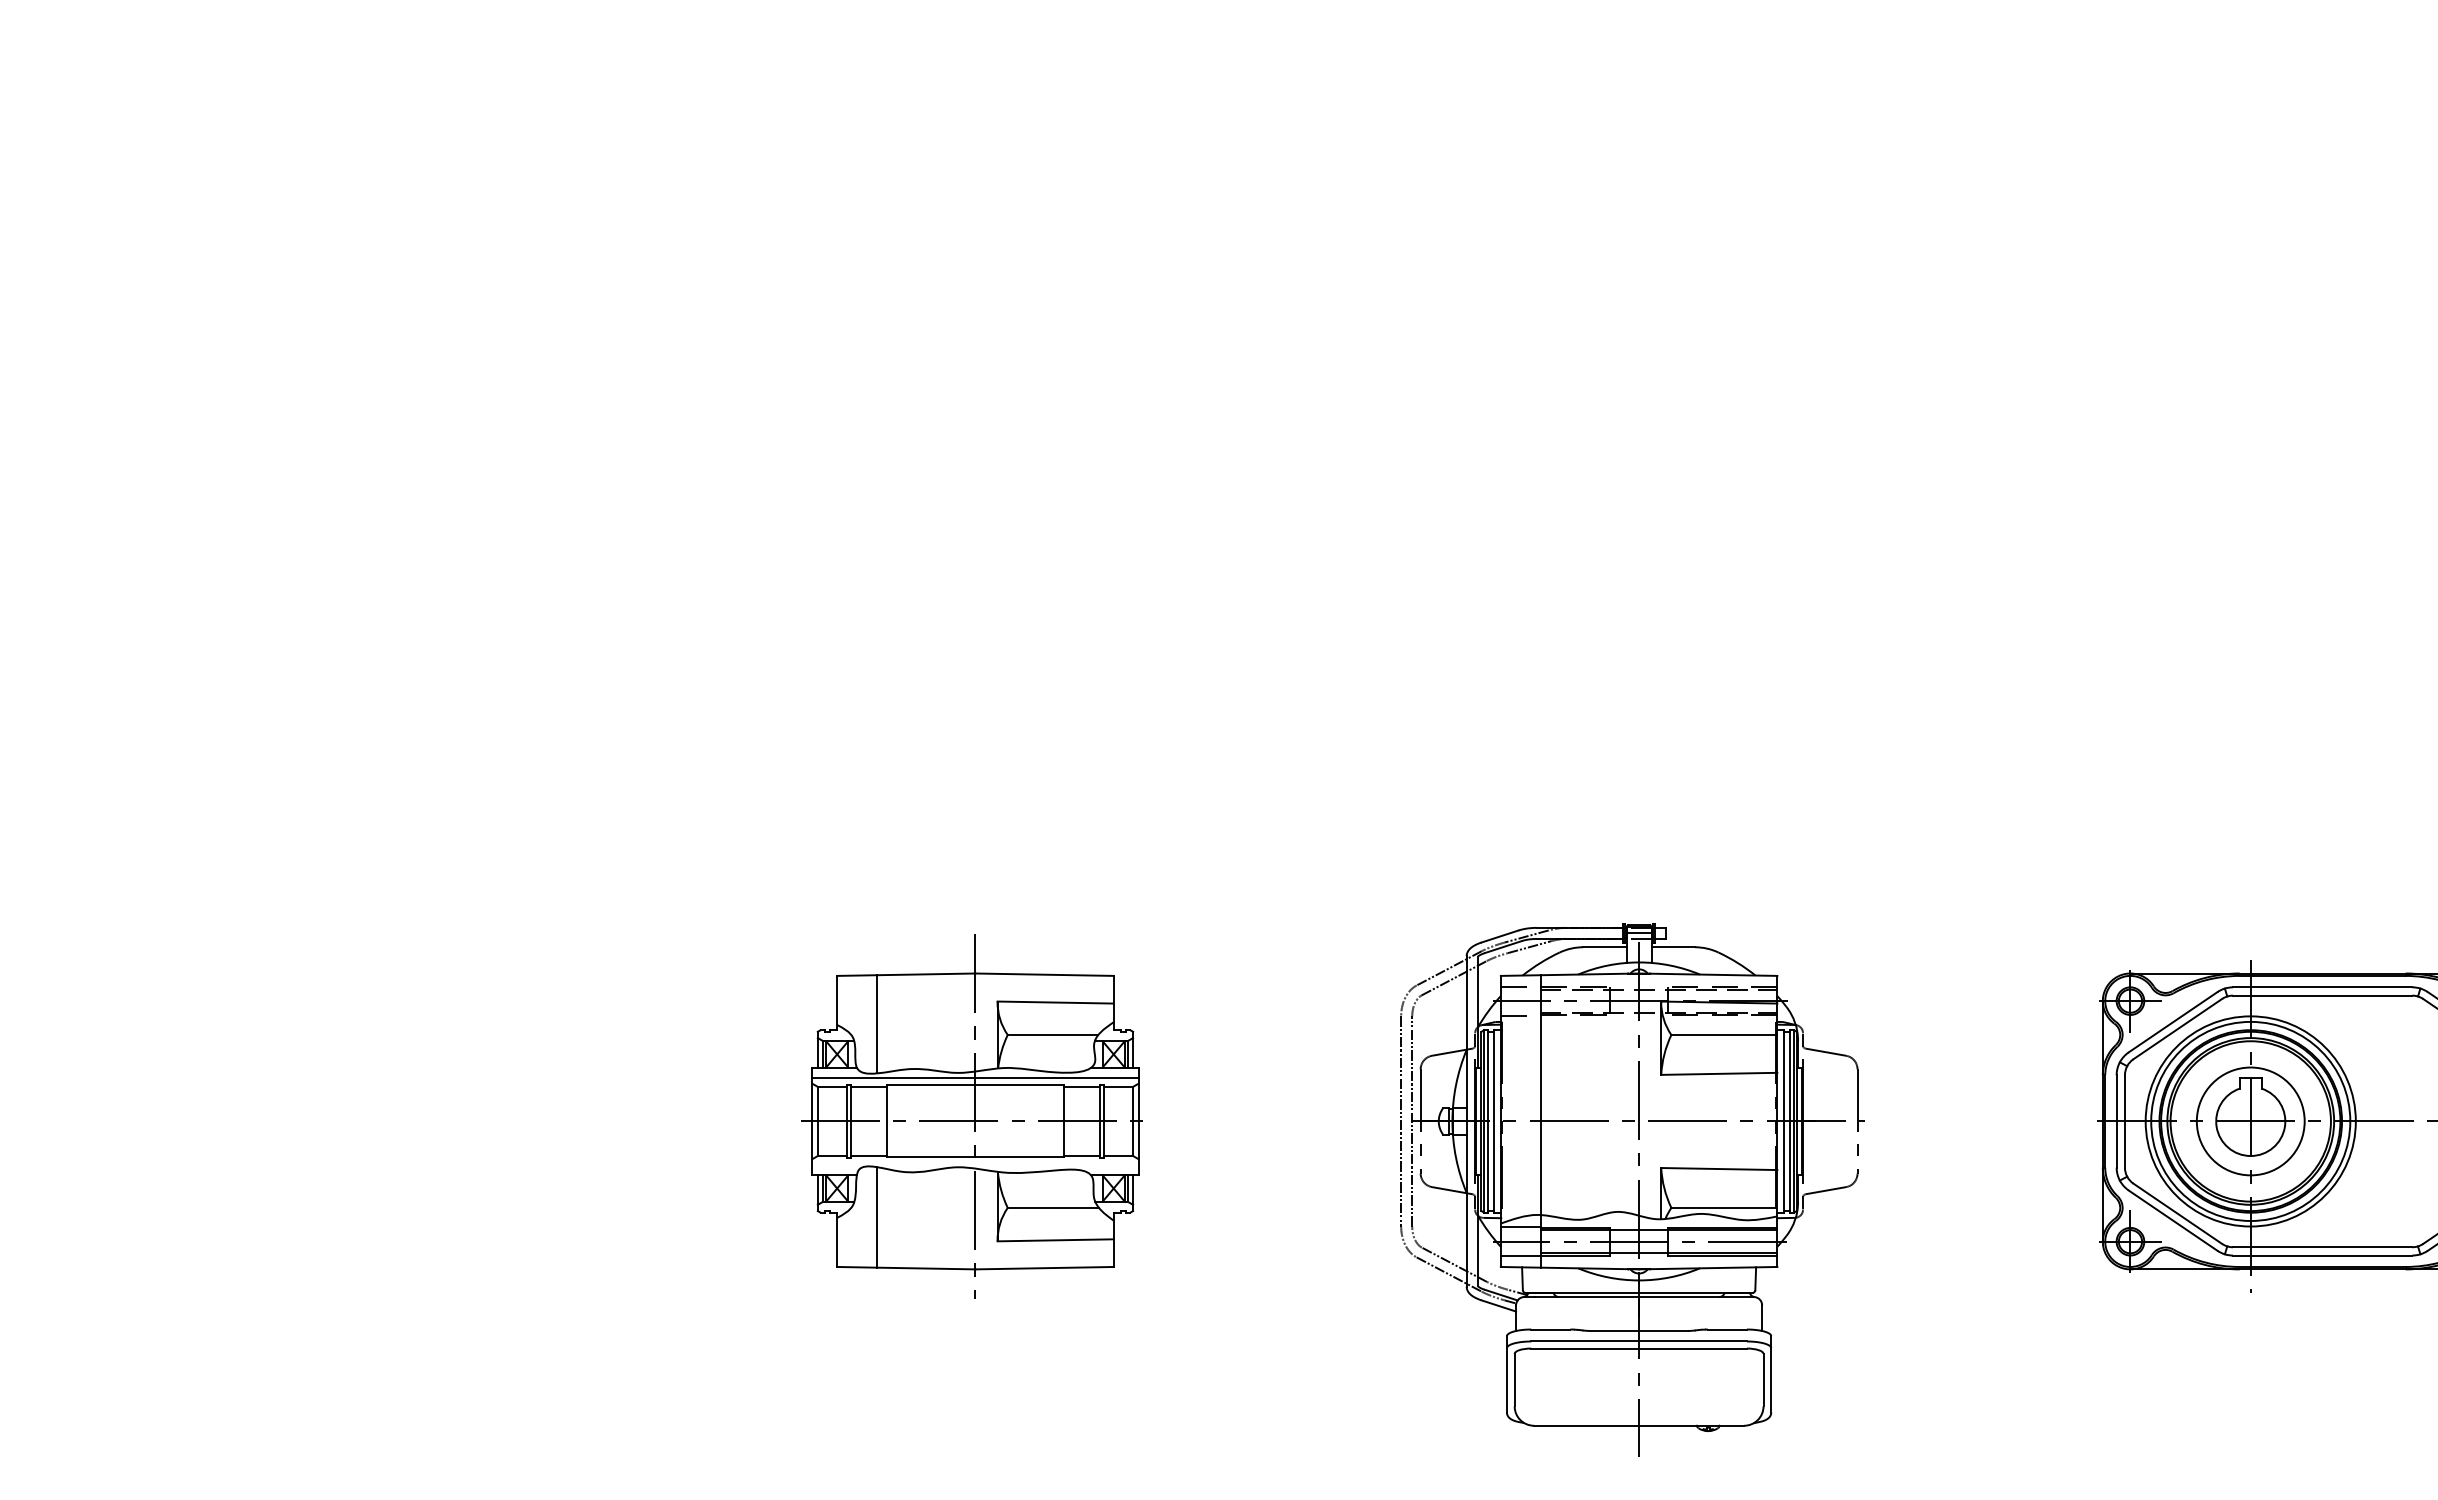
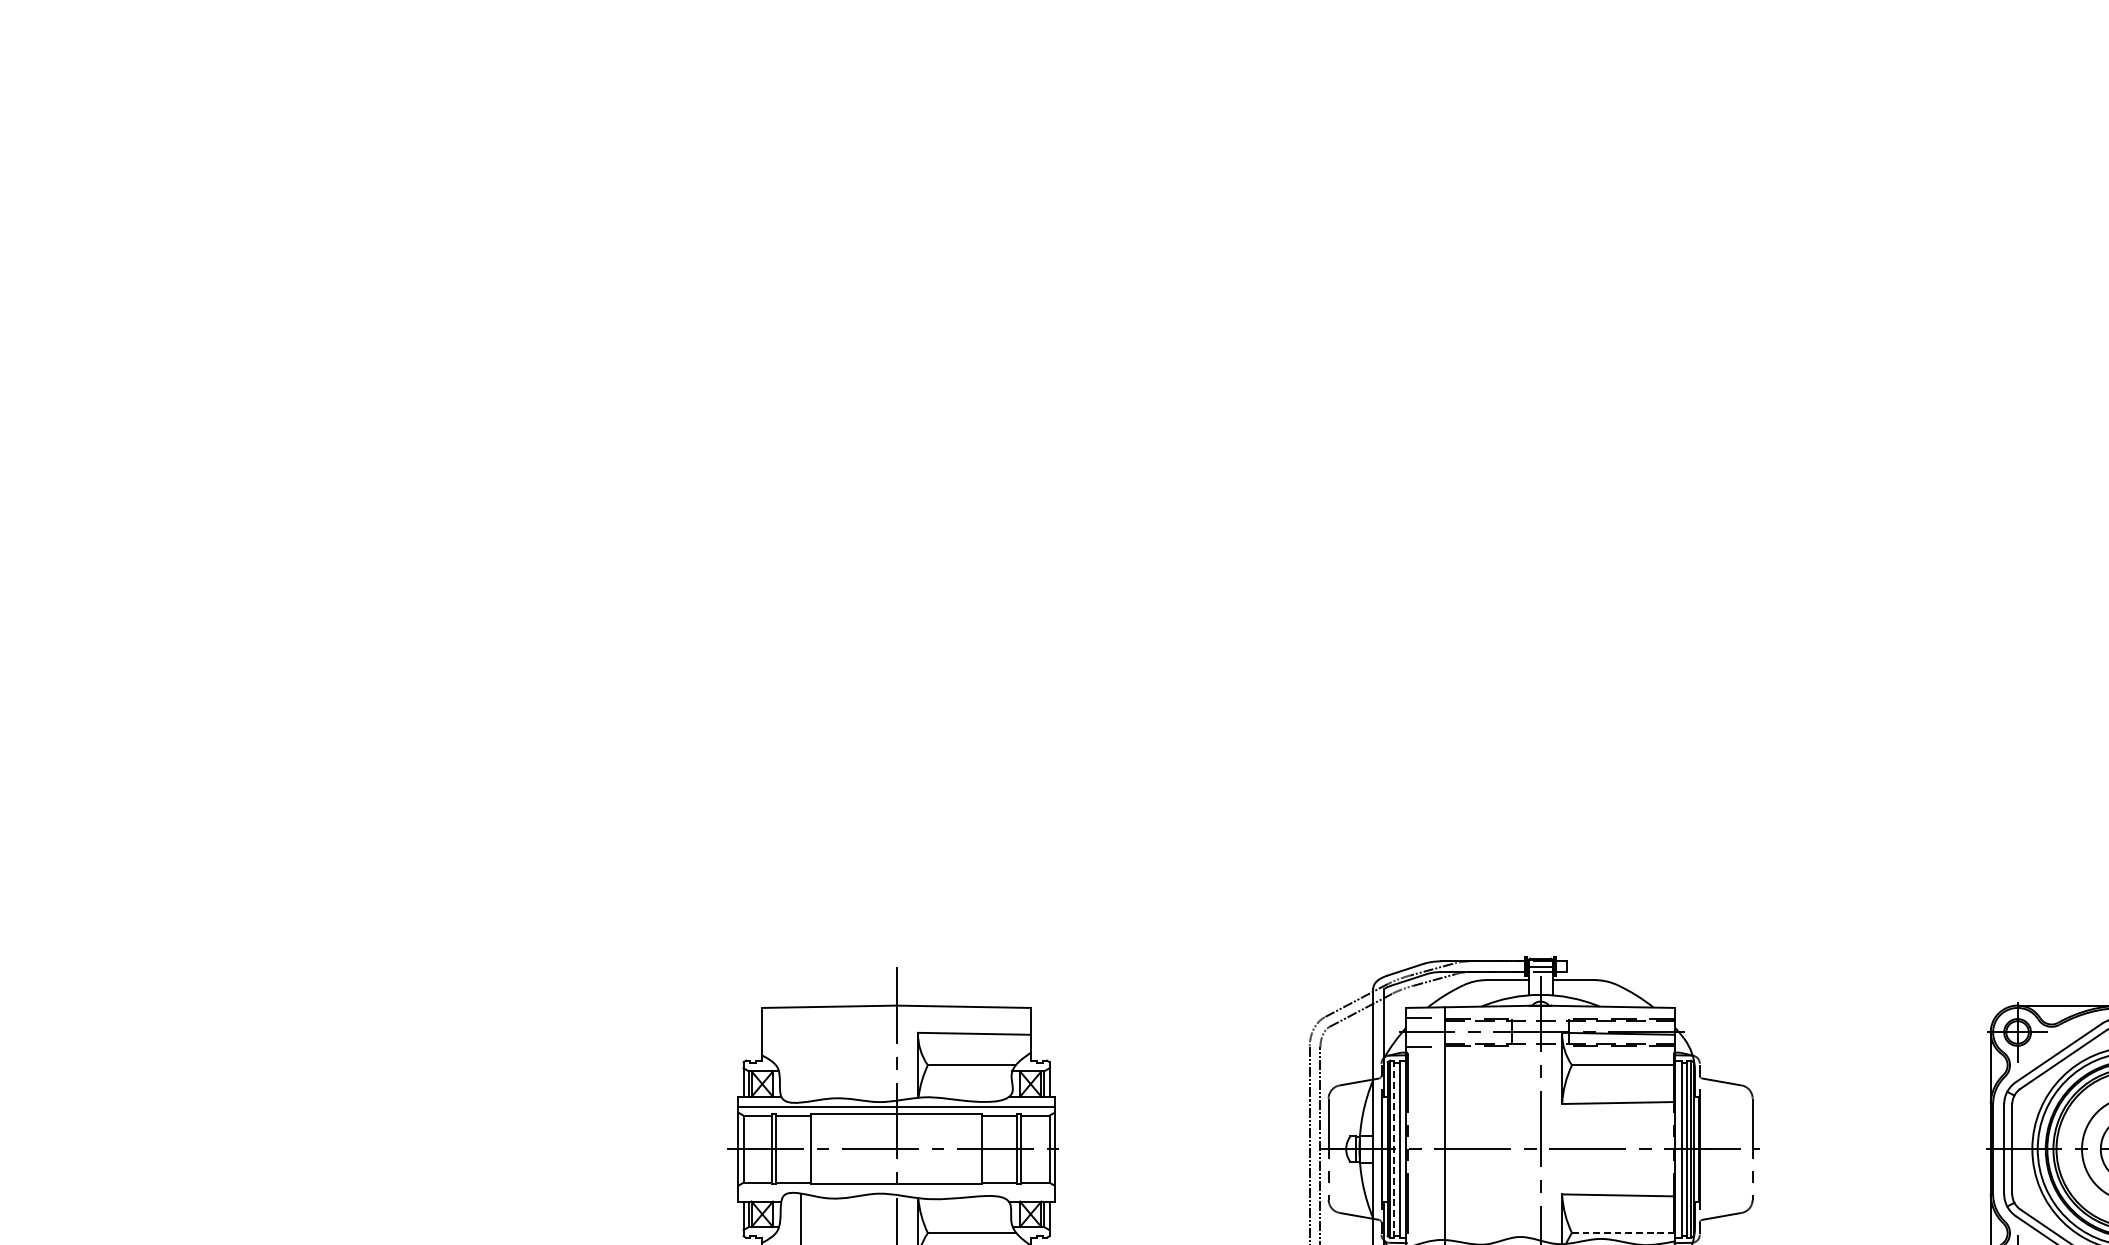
line: (877, 1024) -> (801, 1055), removed
line: (1488, 1121) -> (1394, 1149), solid -> dashed
line: (1724, 1207) -> (1623, 1232), solid -> dashed

